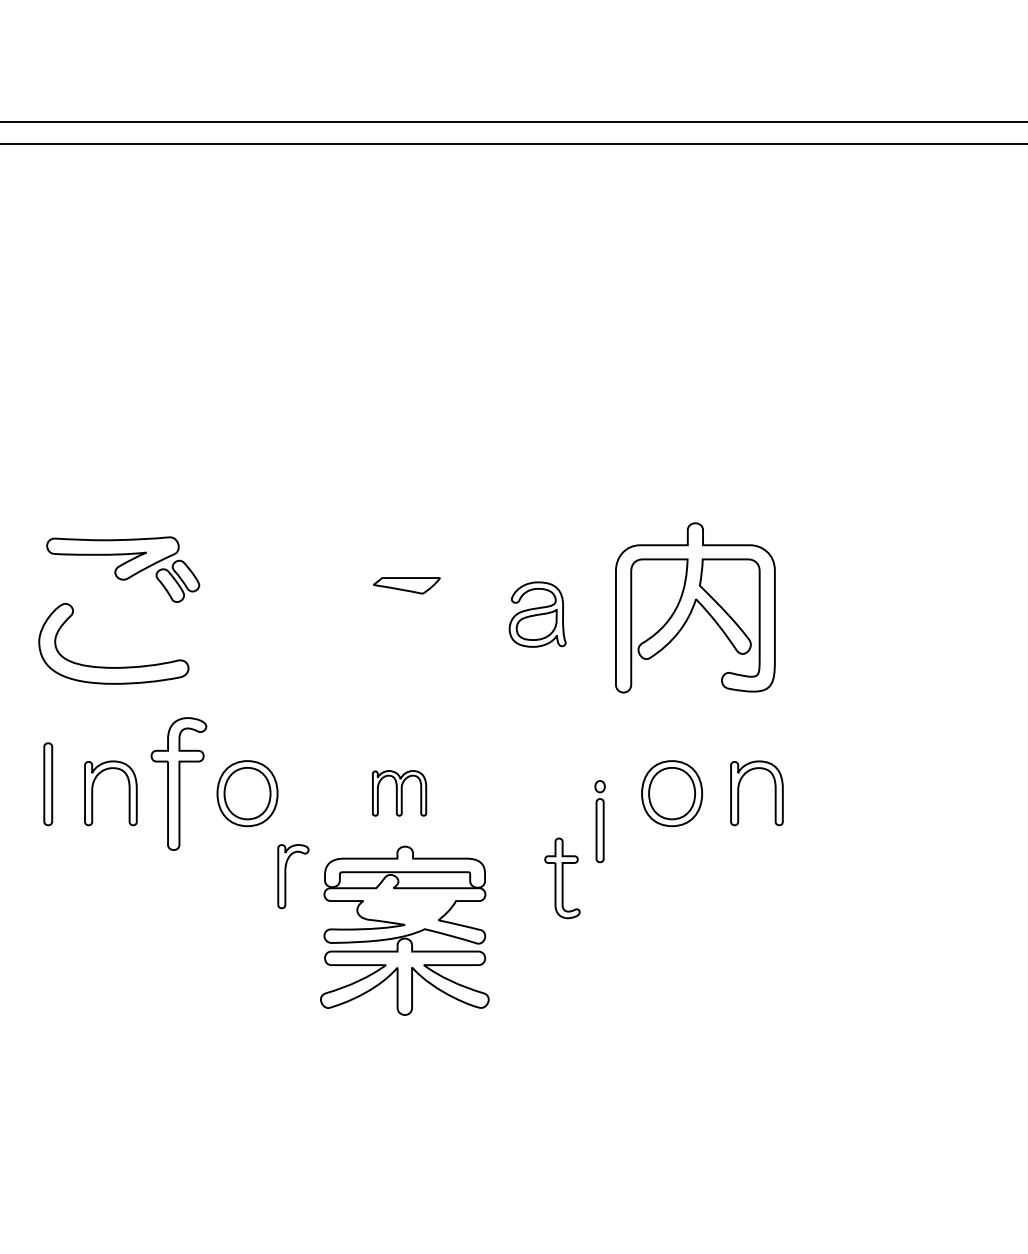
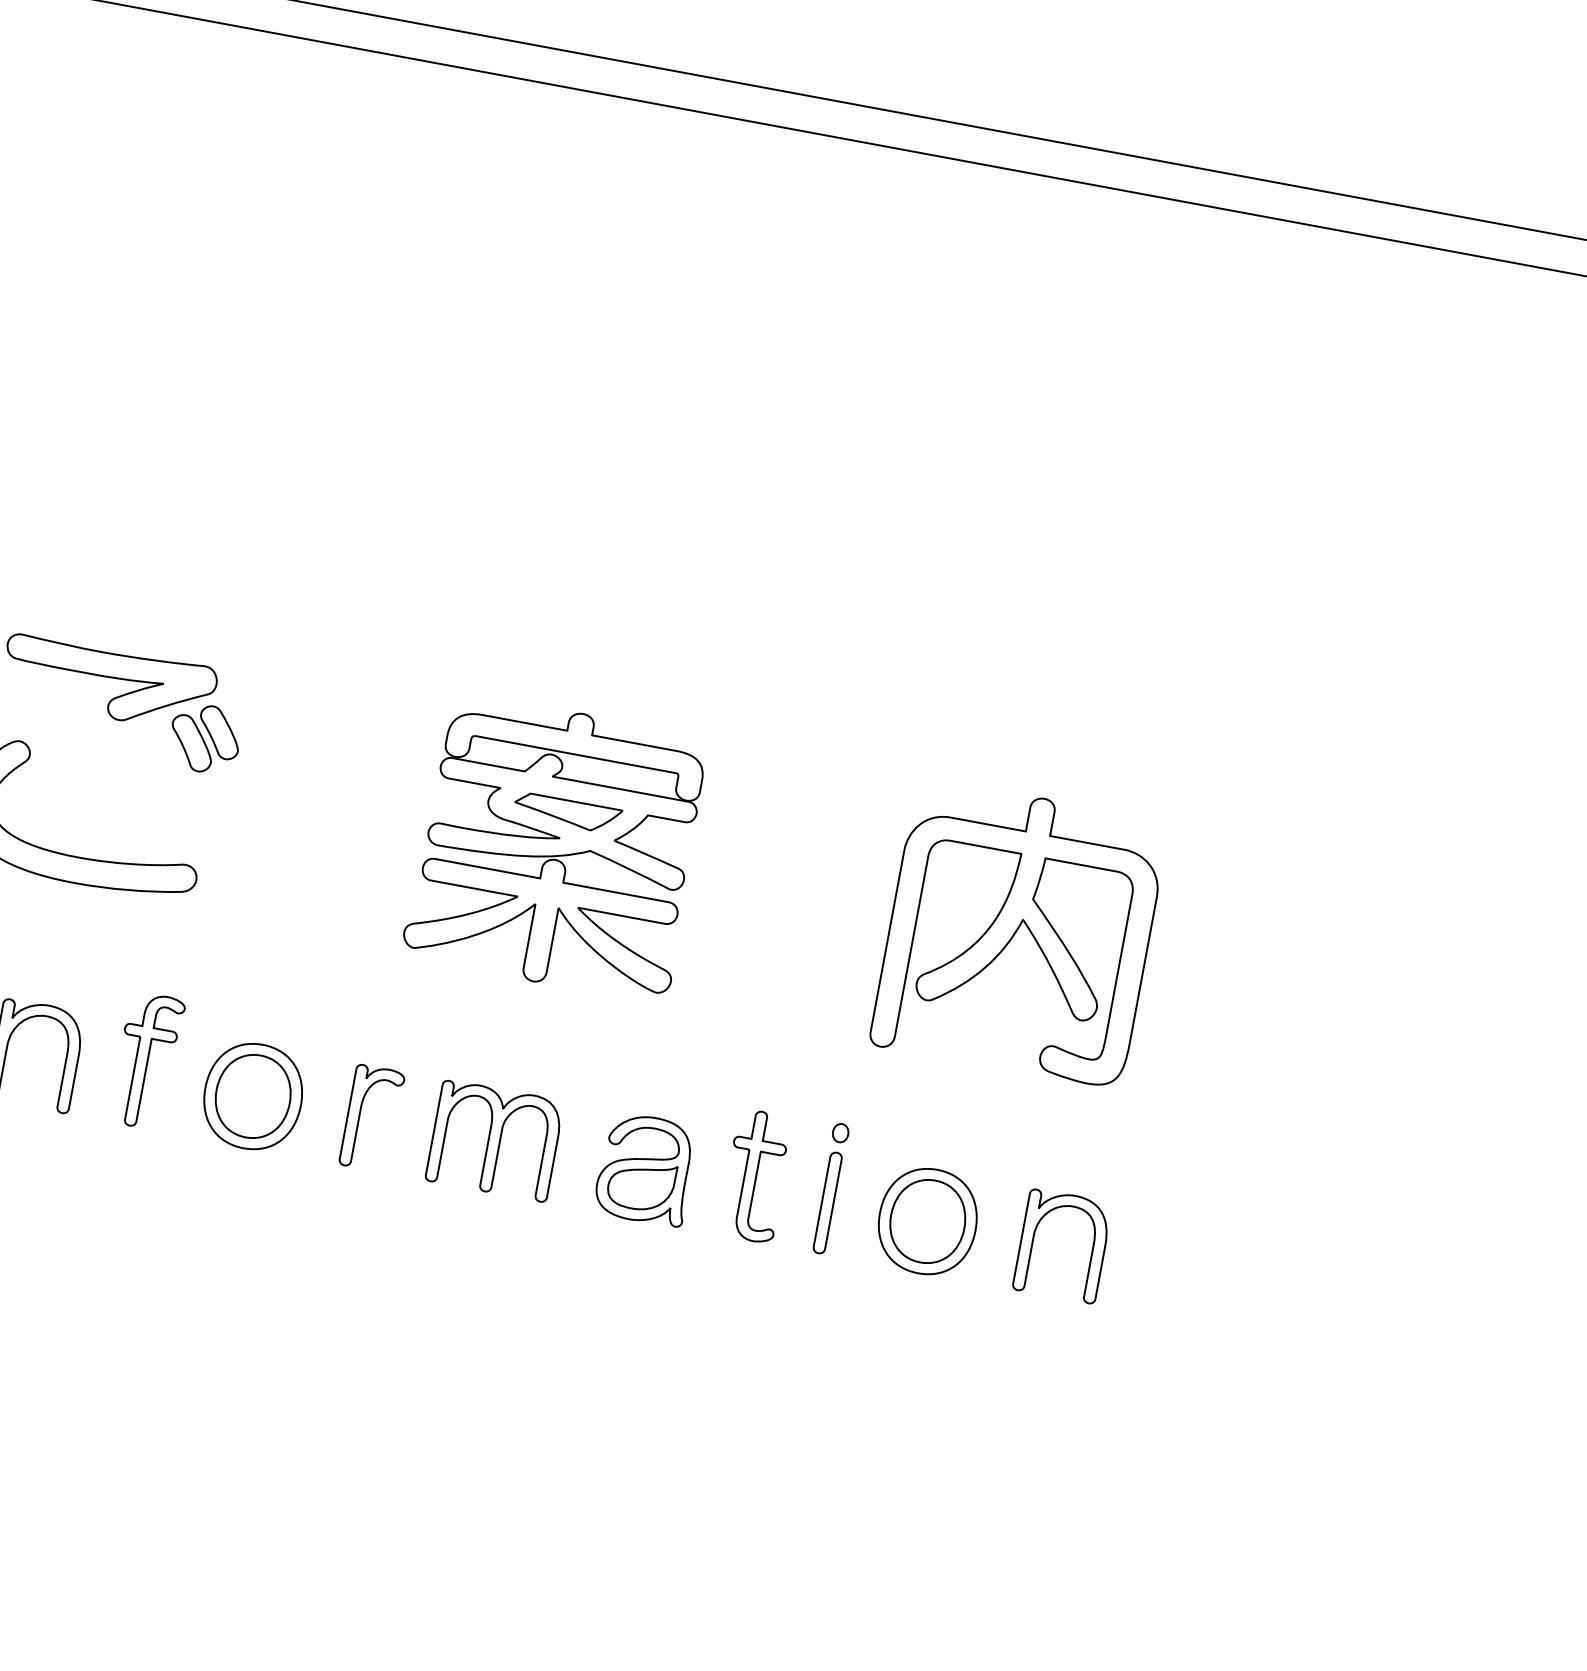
part: (537, 614) -> (645, 1169), moved
part: (178, 783) -> (146, 1060), size x0.62
part: (399, 793) -> (494, 1141), size x1.43
part: (599, 821) -> (829, 1188), moved
part: (286, 876) -> (361, 1116), moved
part: (562, 878) -> (756, 1176), moved
part: (404, 930) -> (557, 846), moved

